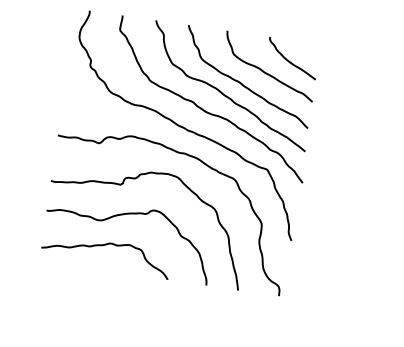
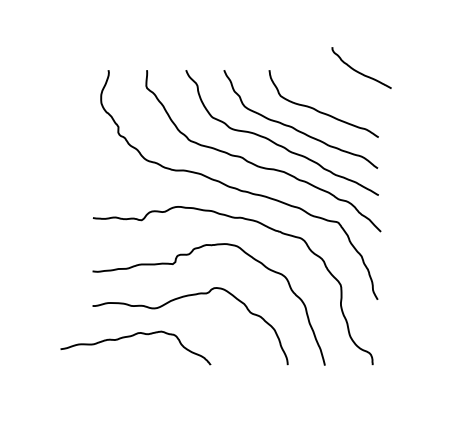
curve: (290, 61) -> (359, 71), moved
curve: (105, 245) -> (133, 336), moved

